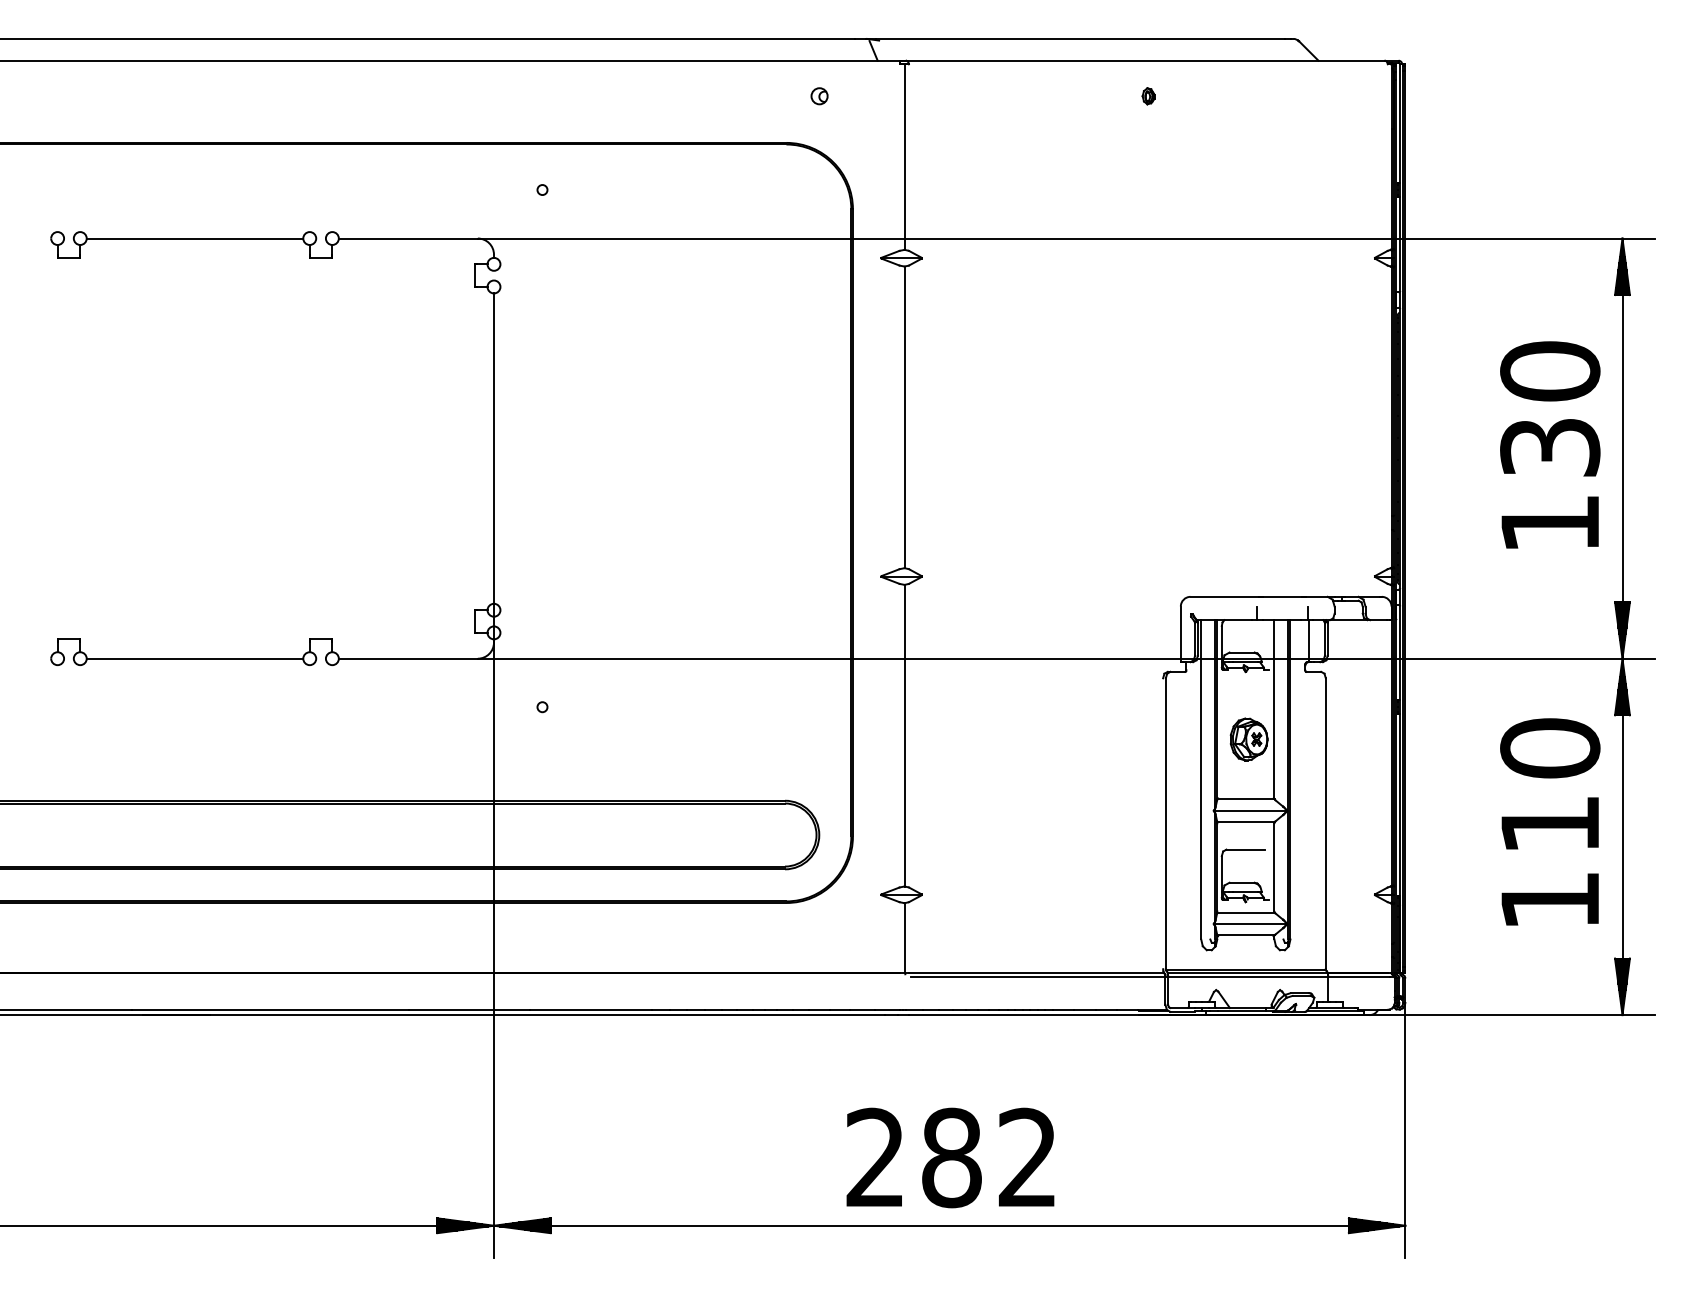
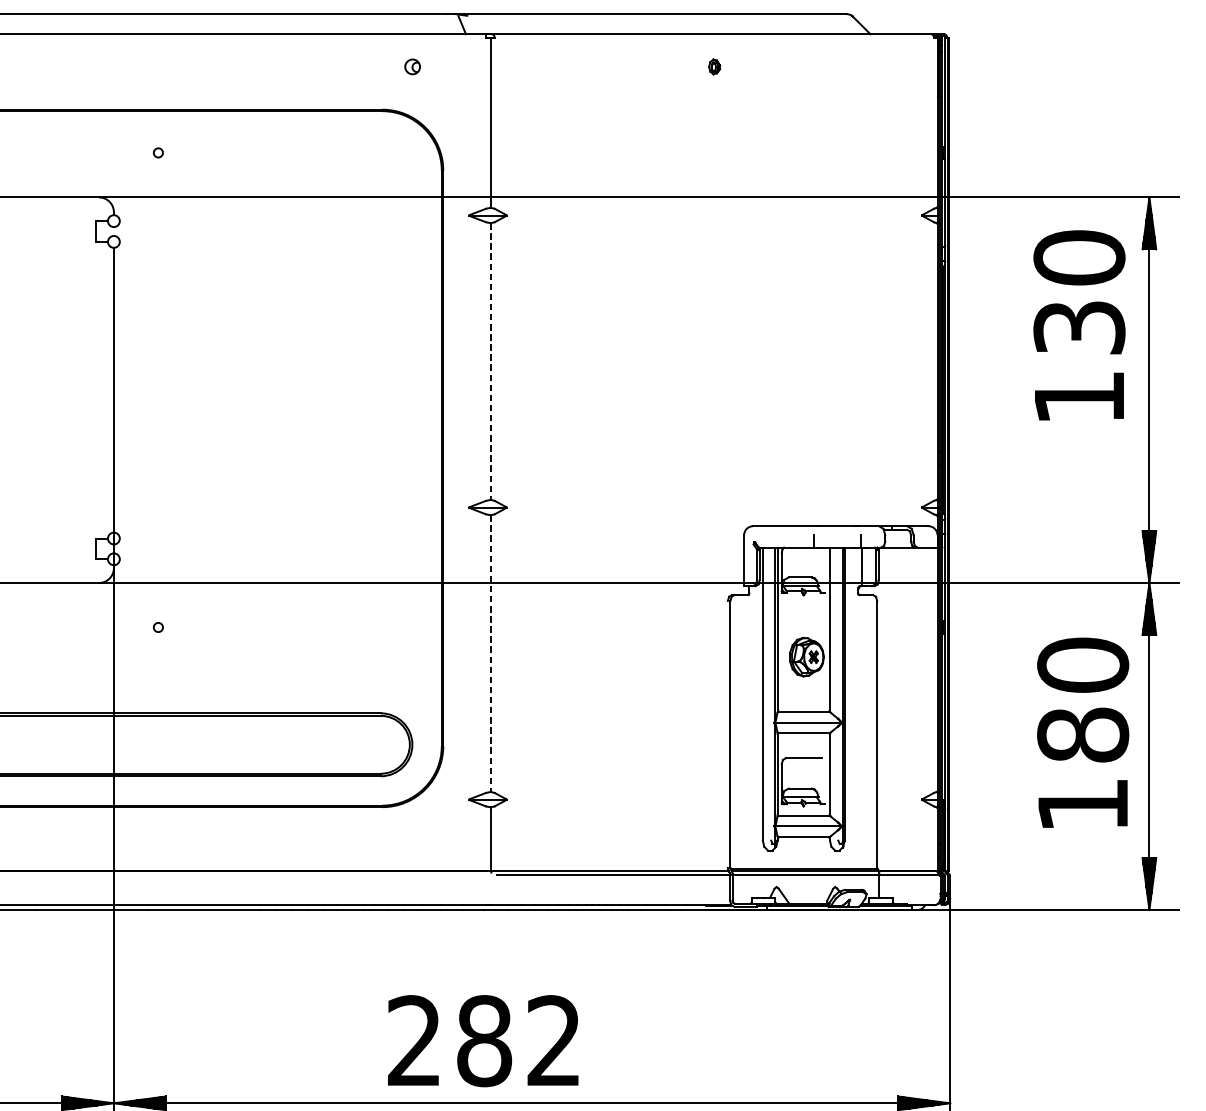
line: (905, 417) -> (491, 361), solid -> dashed
text: (1550, 444) -> (1079, 324), moved
line: (905, 735) -> (491, 653), solid -> dashed
text: (1550, 824) -> (1083, 735), 110 -> 180
text: (950, 1157) -> (483, 1040), moved

